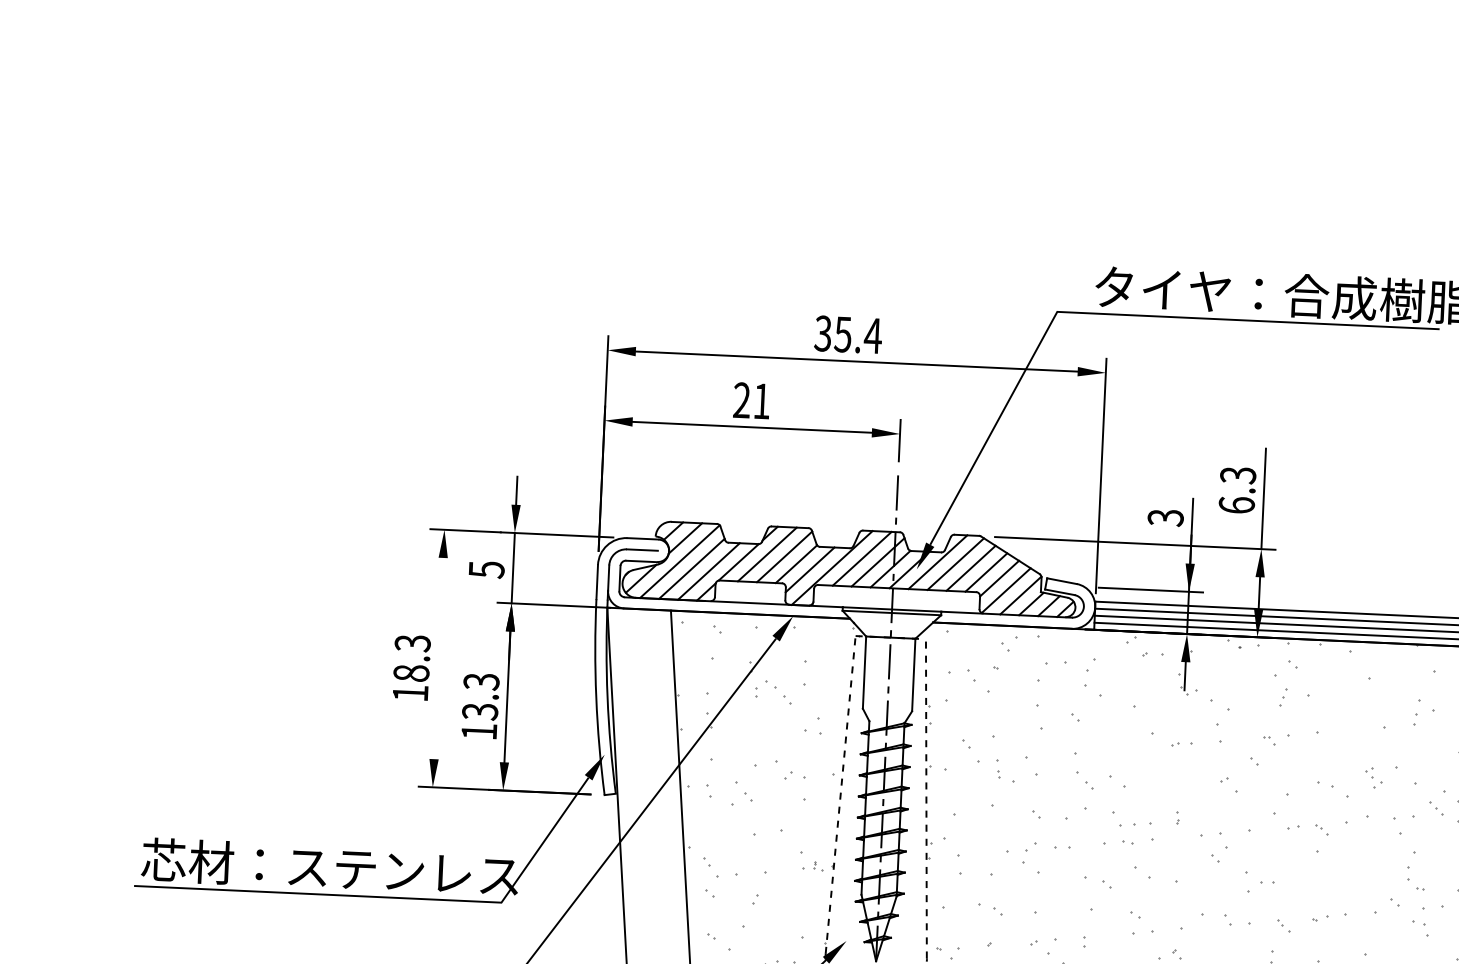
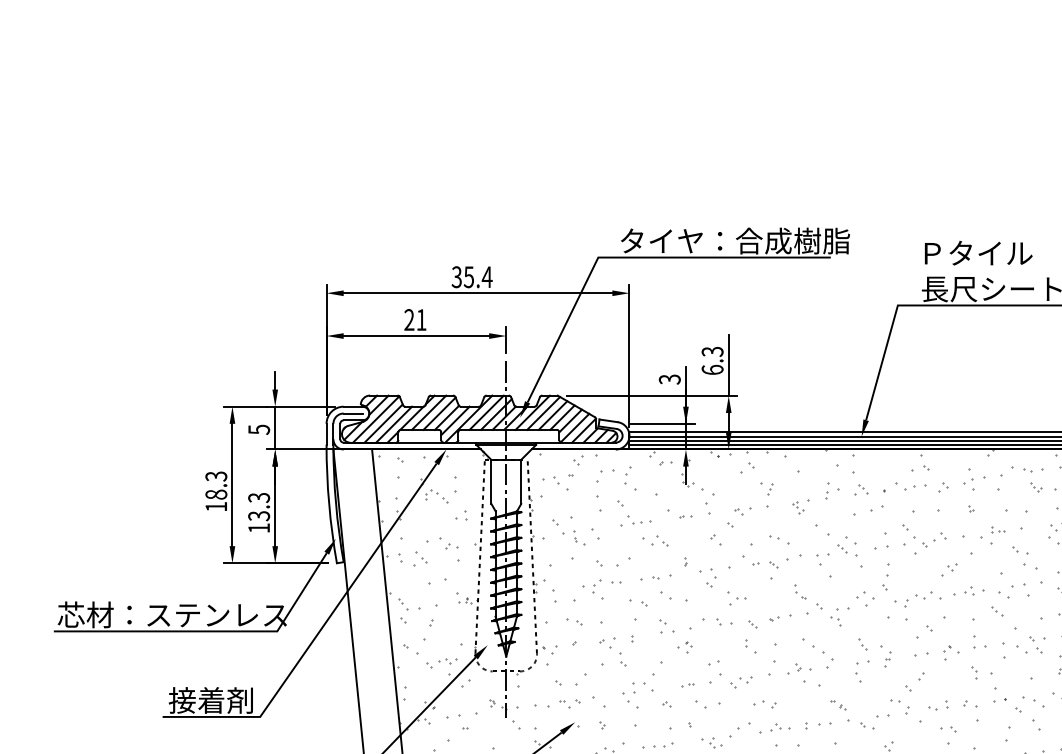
line: (438, 657) -> (232, 484), added
part: (1283, 697) -> (770, 489), moved
part: (1374, 777) -> (798, 507), moved
part: (1085, 779) -> (662, 540), moved
part: (1131, 819) -> (639, 519), moved
part: (1415, 878) -> (800, 591), moved

